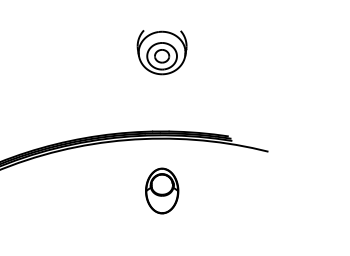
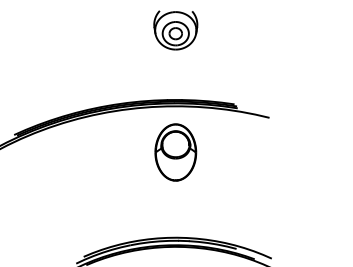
part: (161, 191) -> (175, 152), size x1.43

